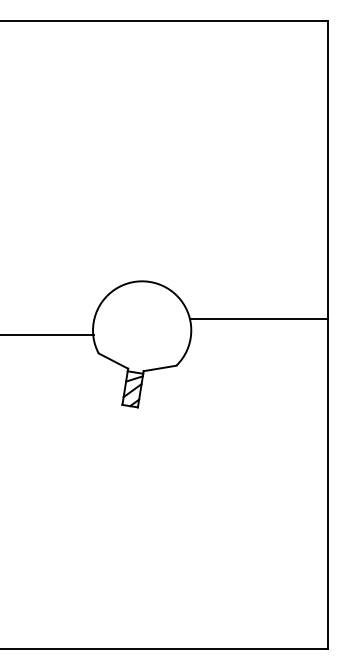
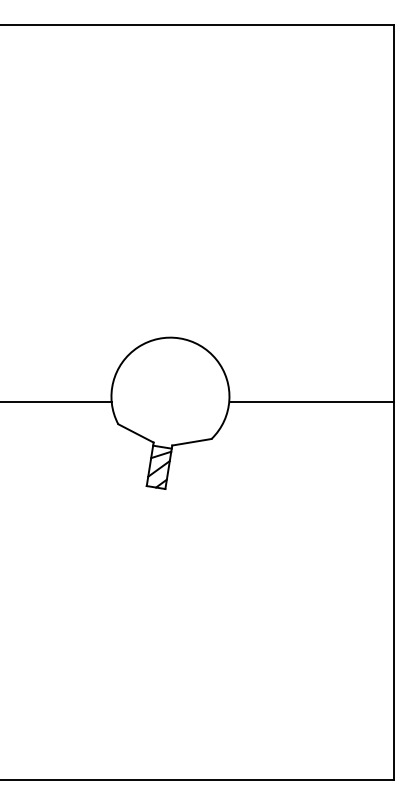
line: (259, 319) -> (311, 402), moved

